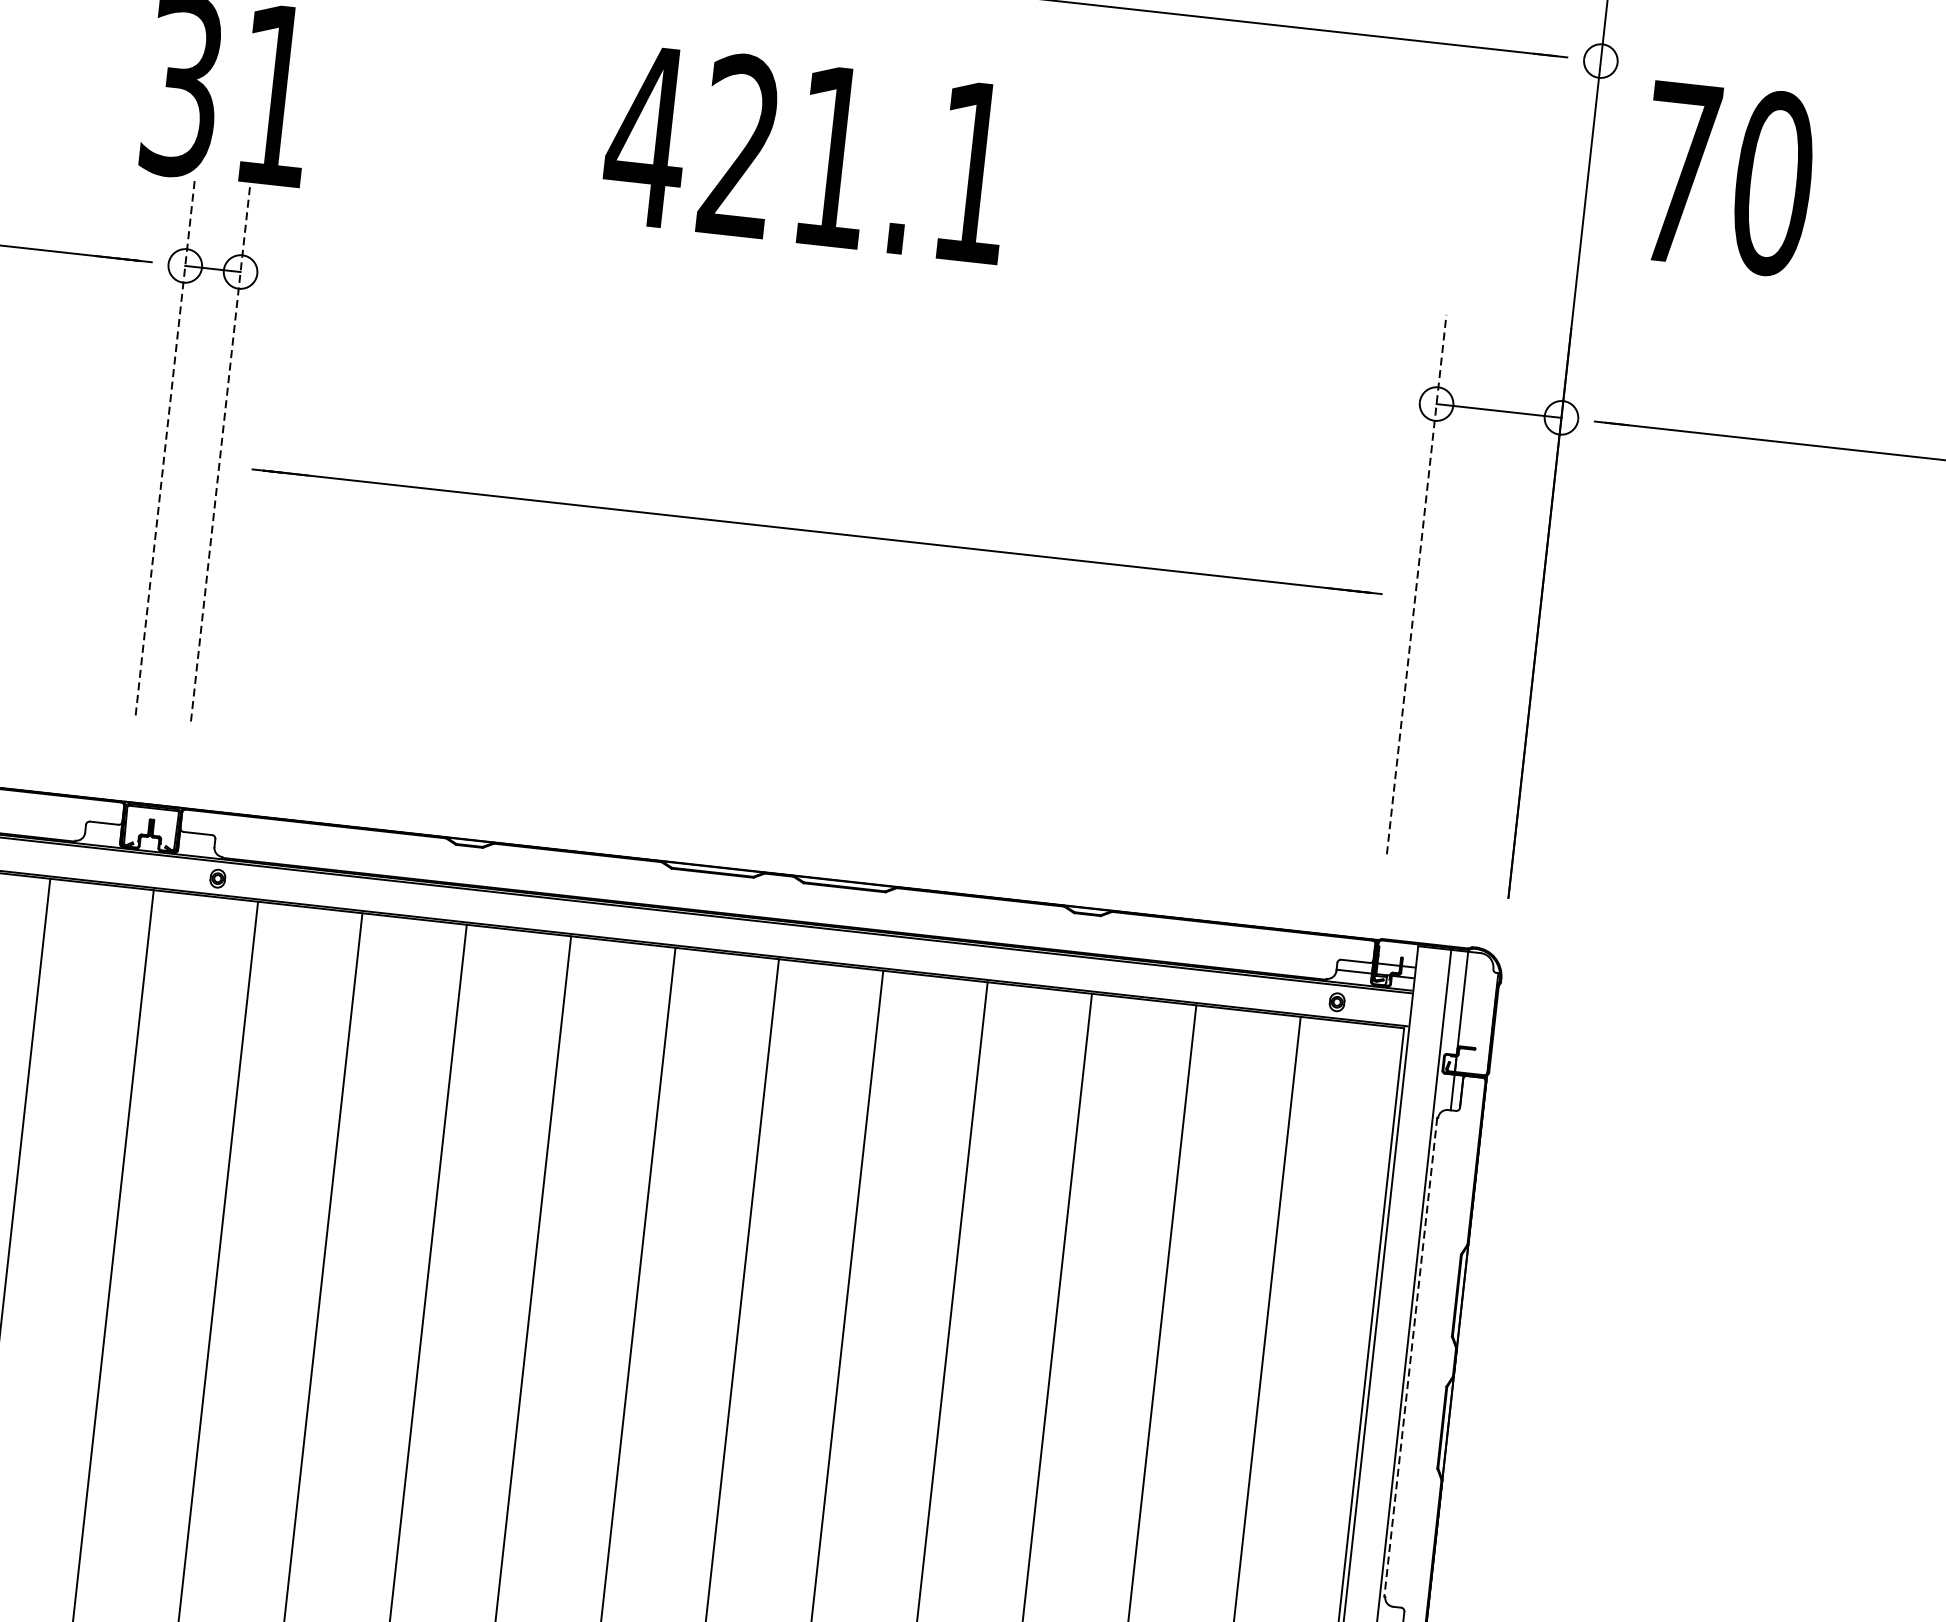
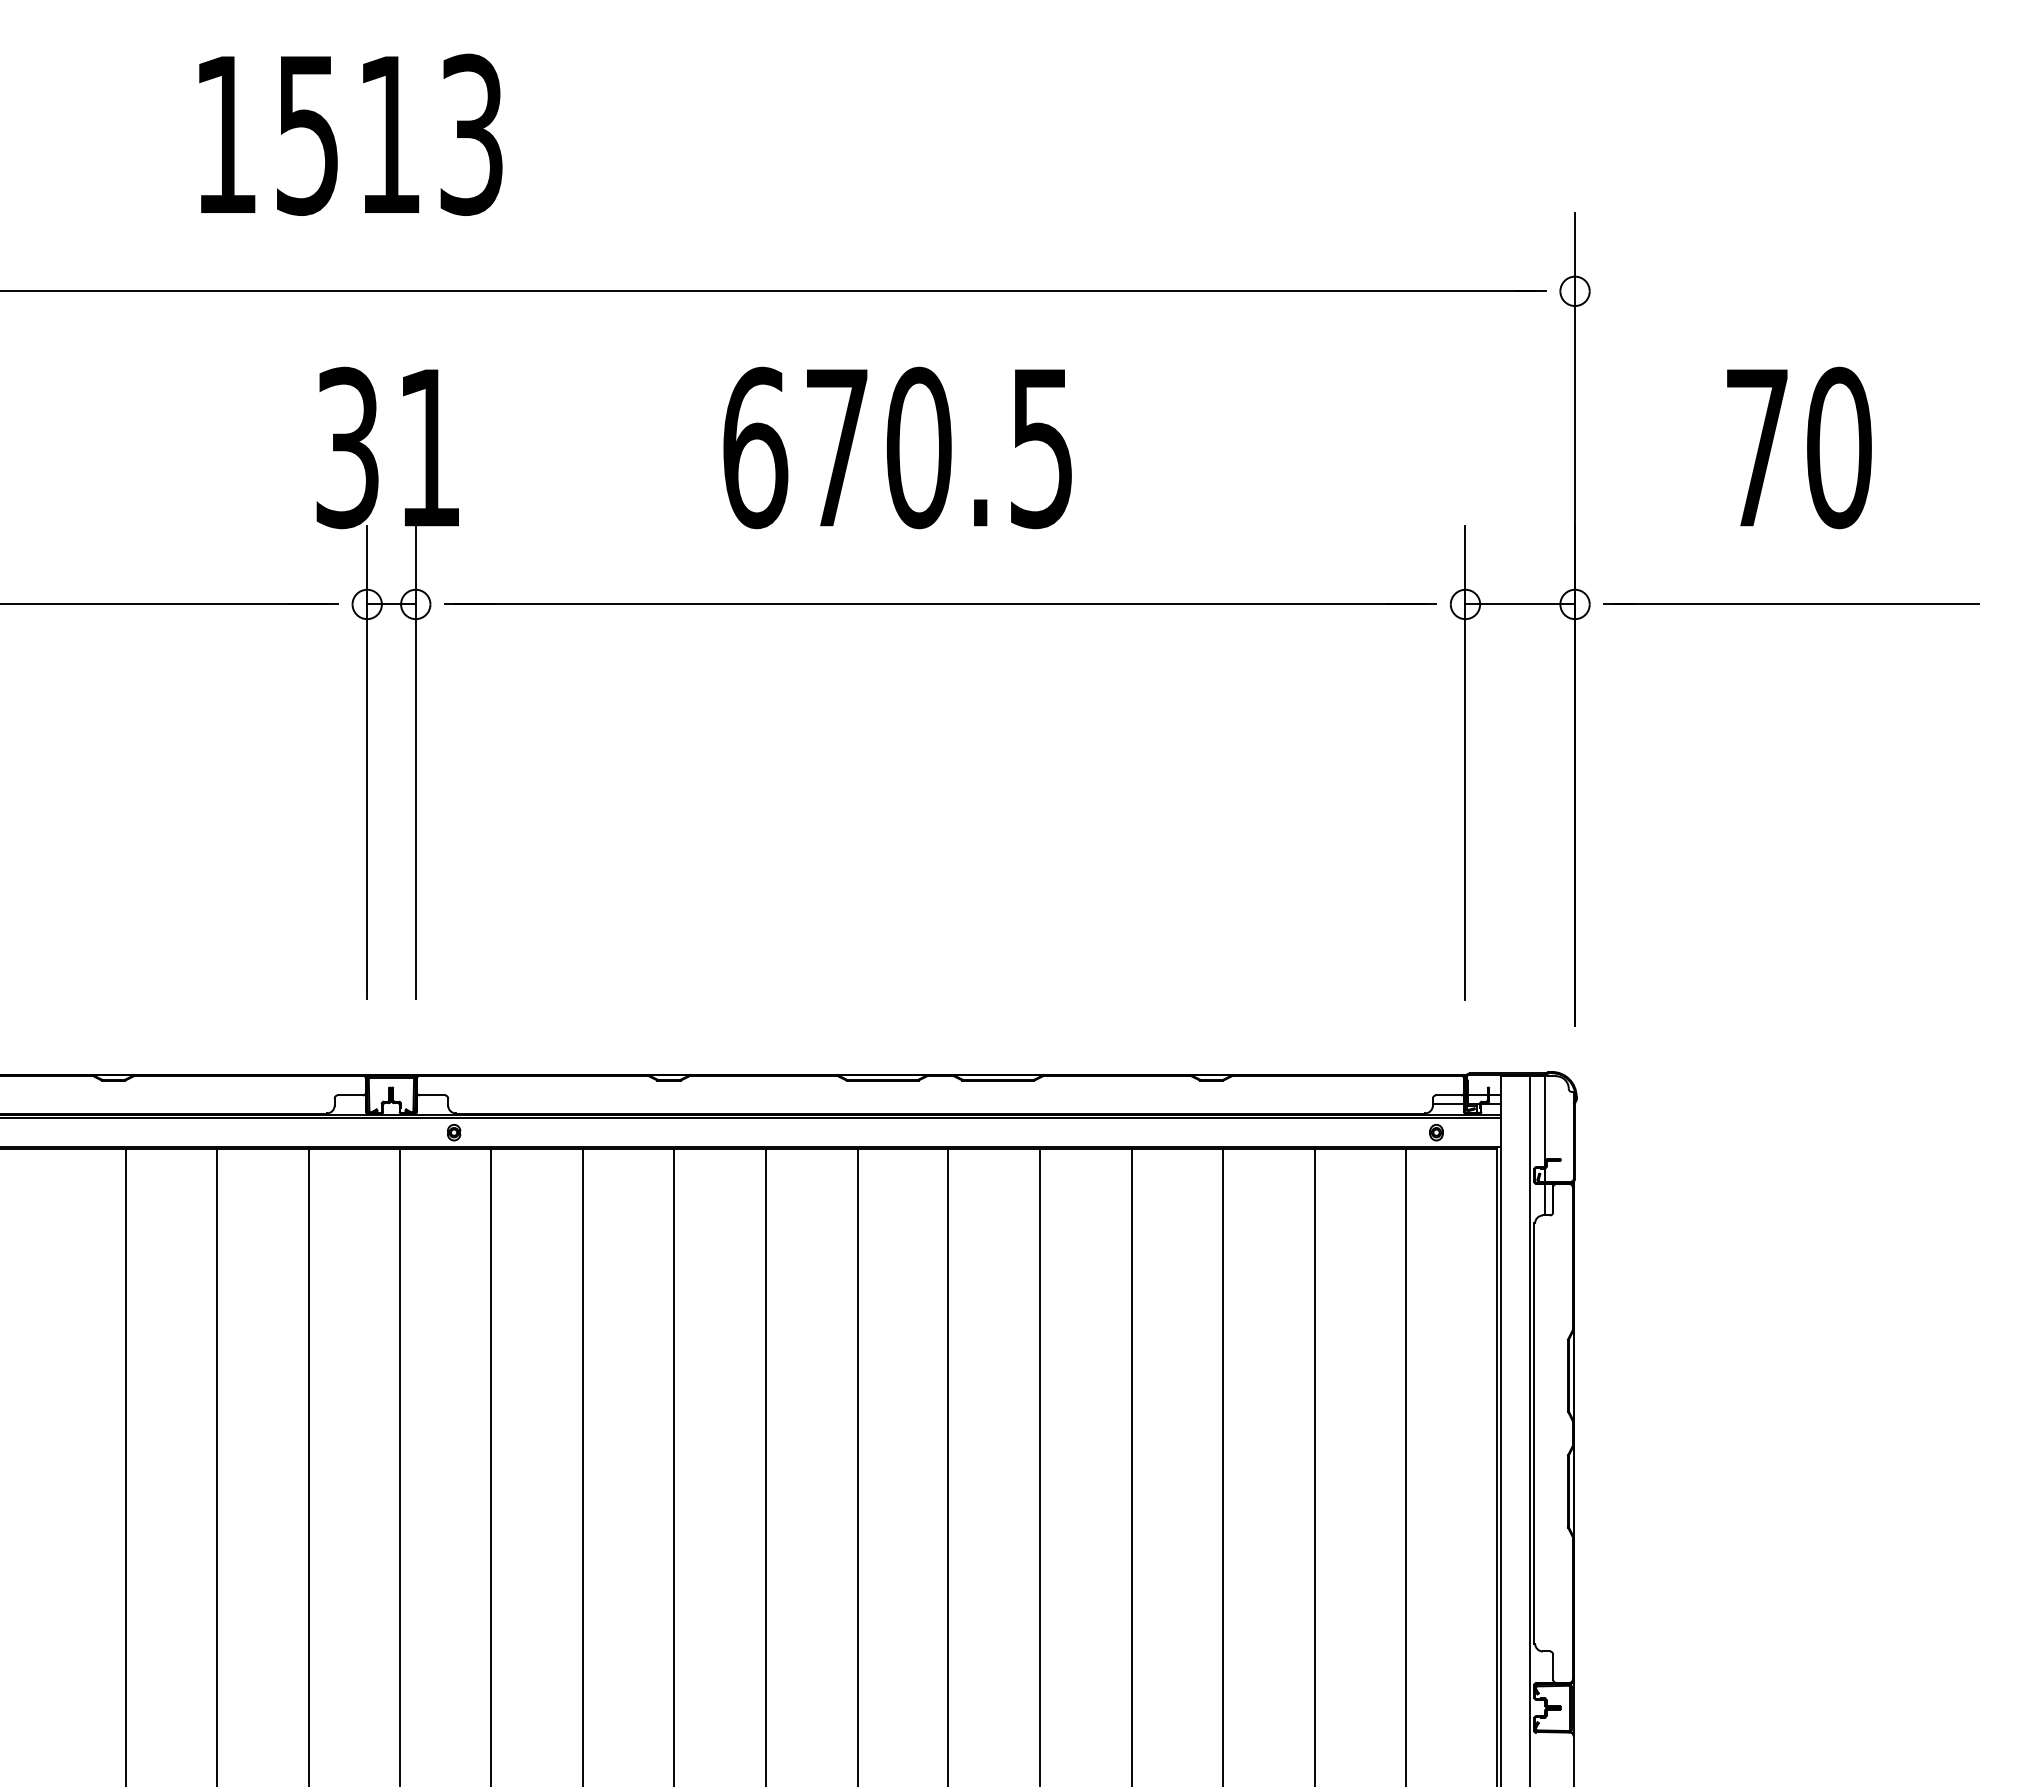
text: (806, 153) -> (895, 447), 421.1 -> 670.5
text: (1728, 177) -> (1799, 447), moved
line: (165, 446) -> (367, 762), dashed -> solid
line: (220, 452) -> (415, 762), dashed -> solid
line: (817, 530) -> (940, 603), moved
line: (1416, 584) -> (1465, 762), dashed -> solid
line: (1410, 1357) -> (1534, 1433), dashed -> solid

